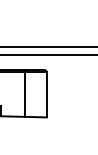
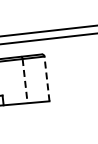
line: (46, 94) -> (46, 78), solid -> dashed
line: (24, 95) -> (25, 82), solid -> dashed

